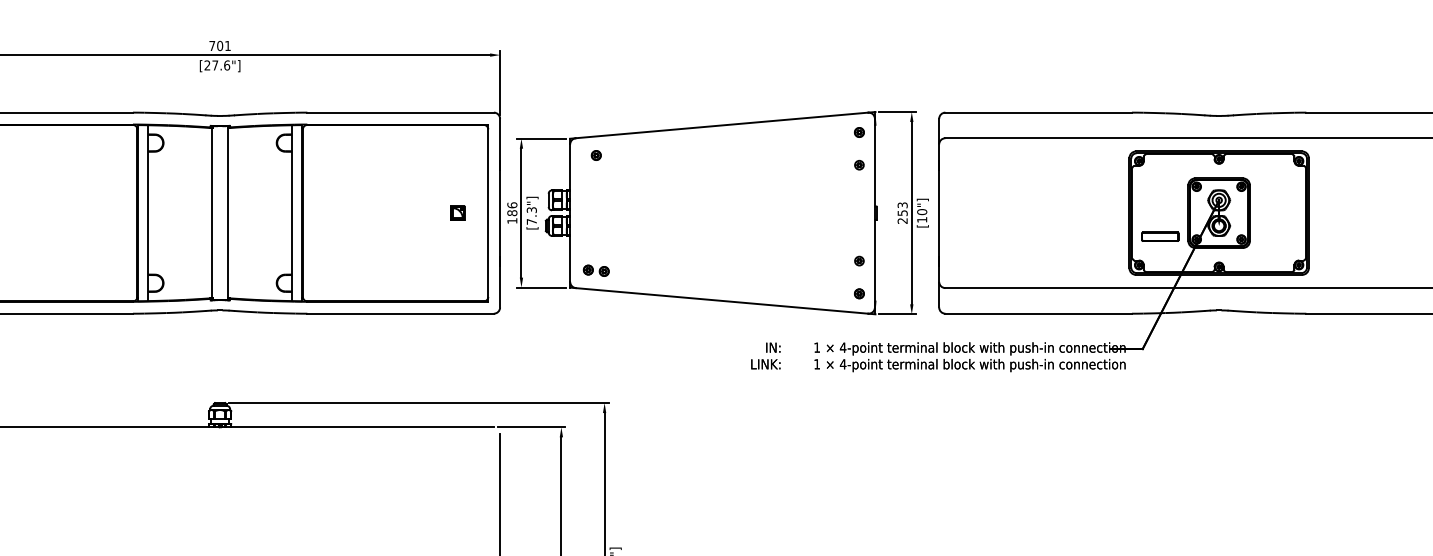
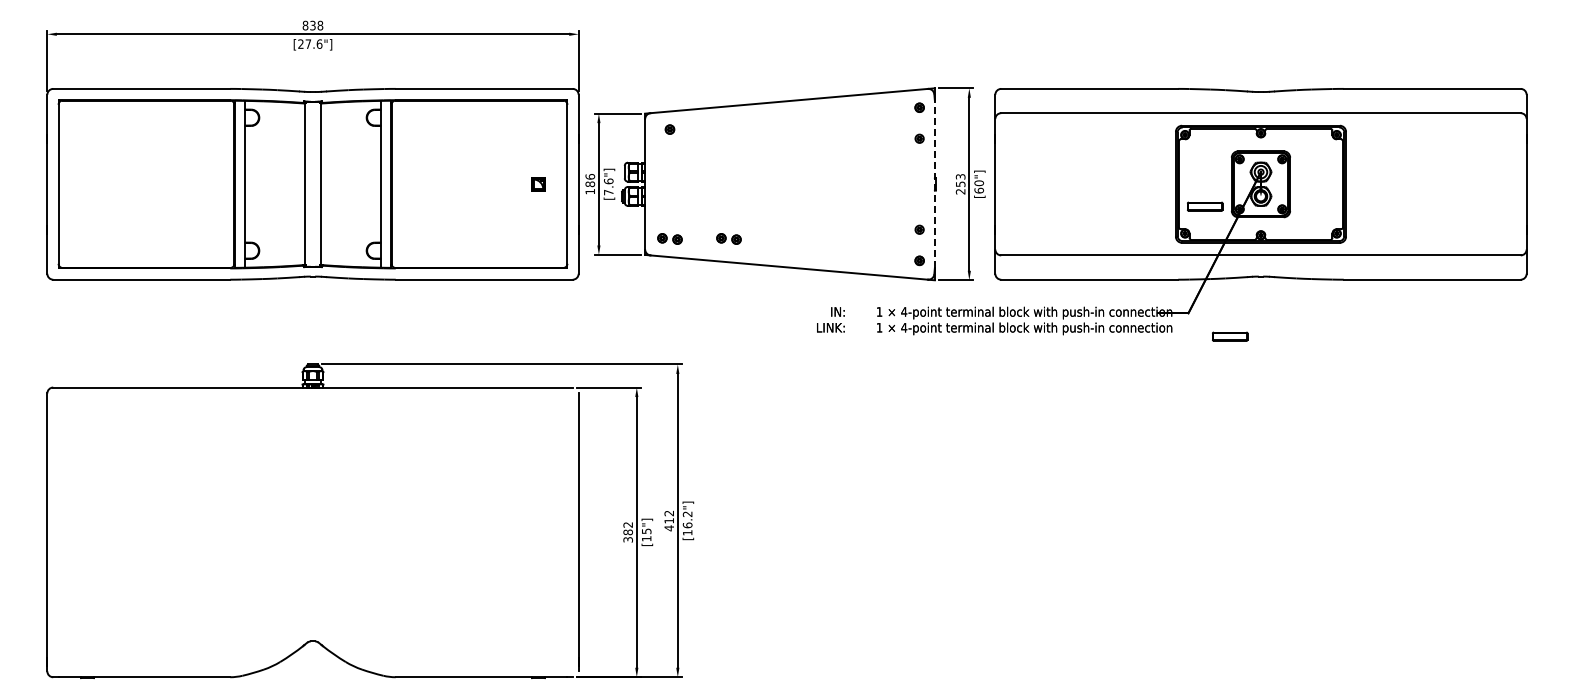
text: (219, 45) -> (312, 25), 701 -> 838
text: (531, 210) -> (608, 181), [7.3"] -> [7.6"]
line: (875, 213) -> (934, 184), solid -> dashed
text: (922, 219) -> (979, 190), [10"] -> [60"]
part: (658, 270) -> (728, 238), added
part: (1187, 373) -> (1230, 336), added

